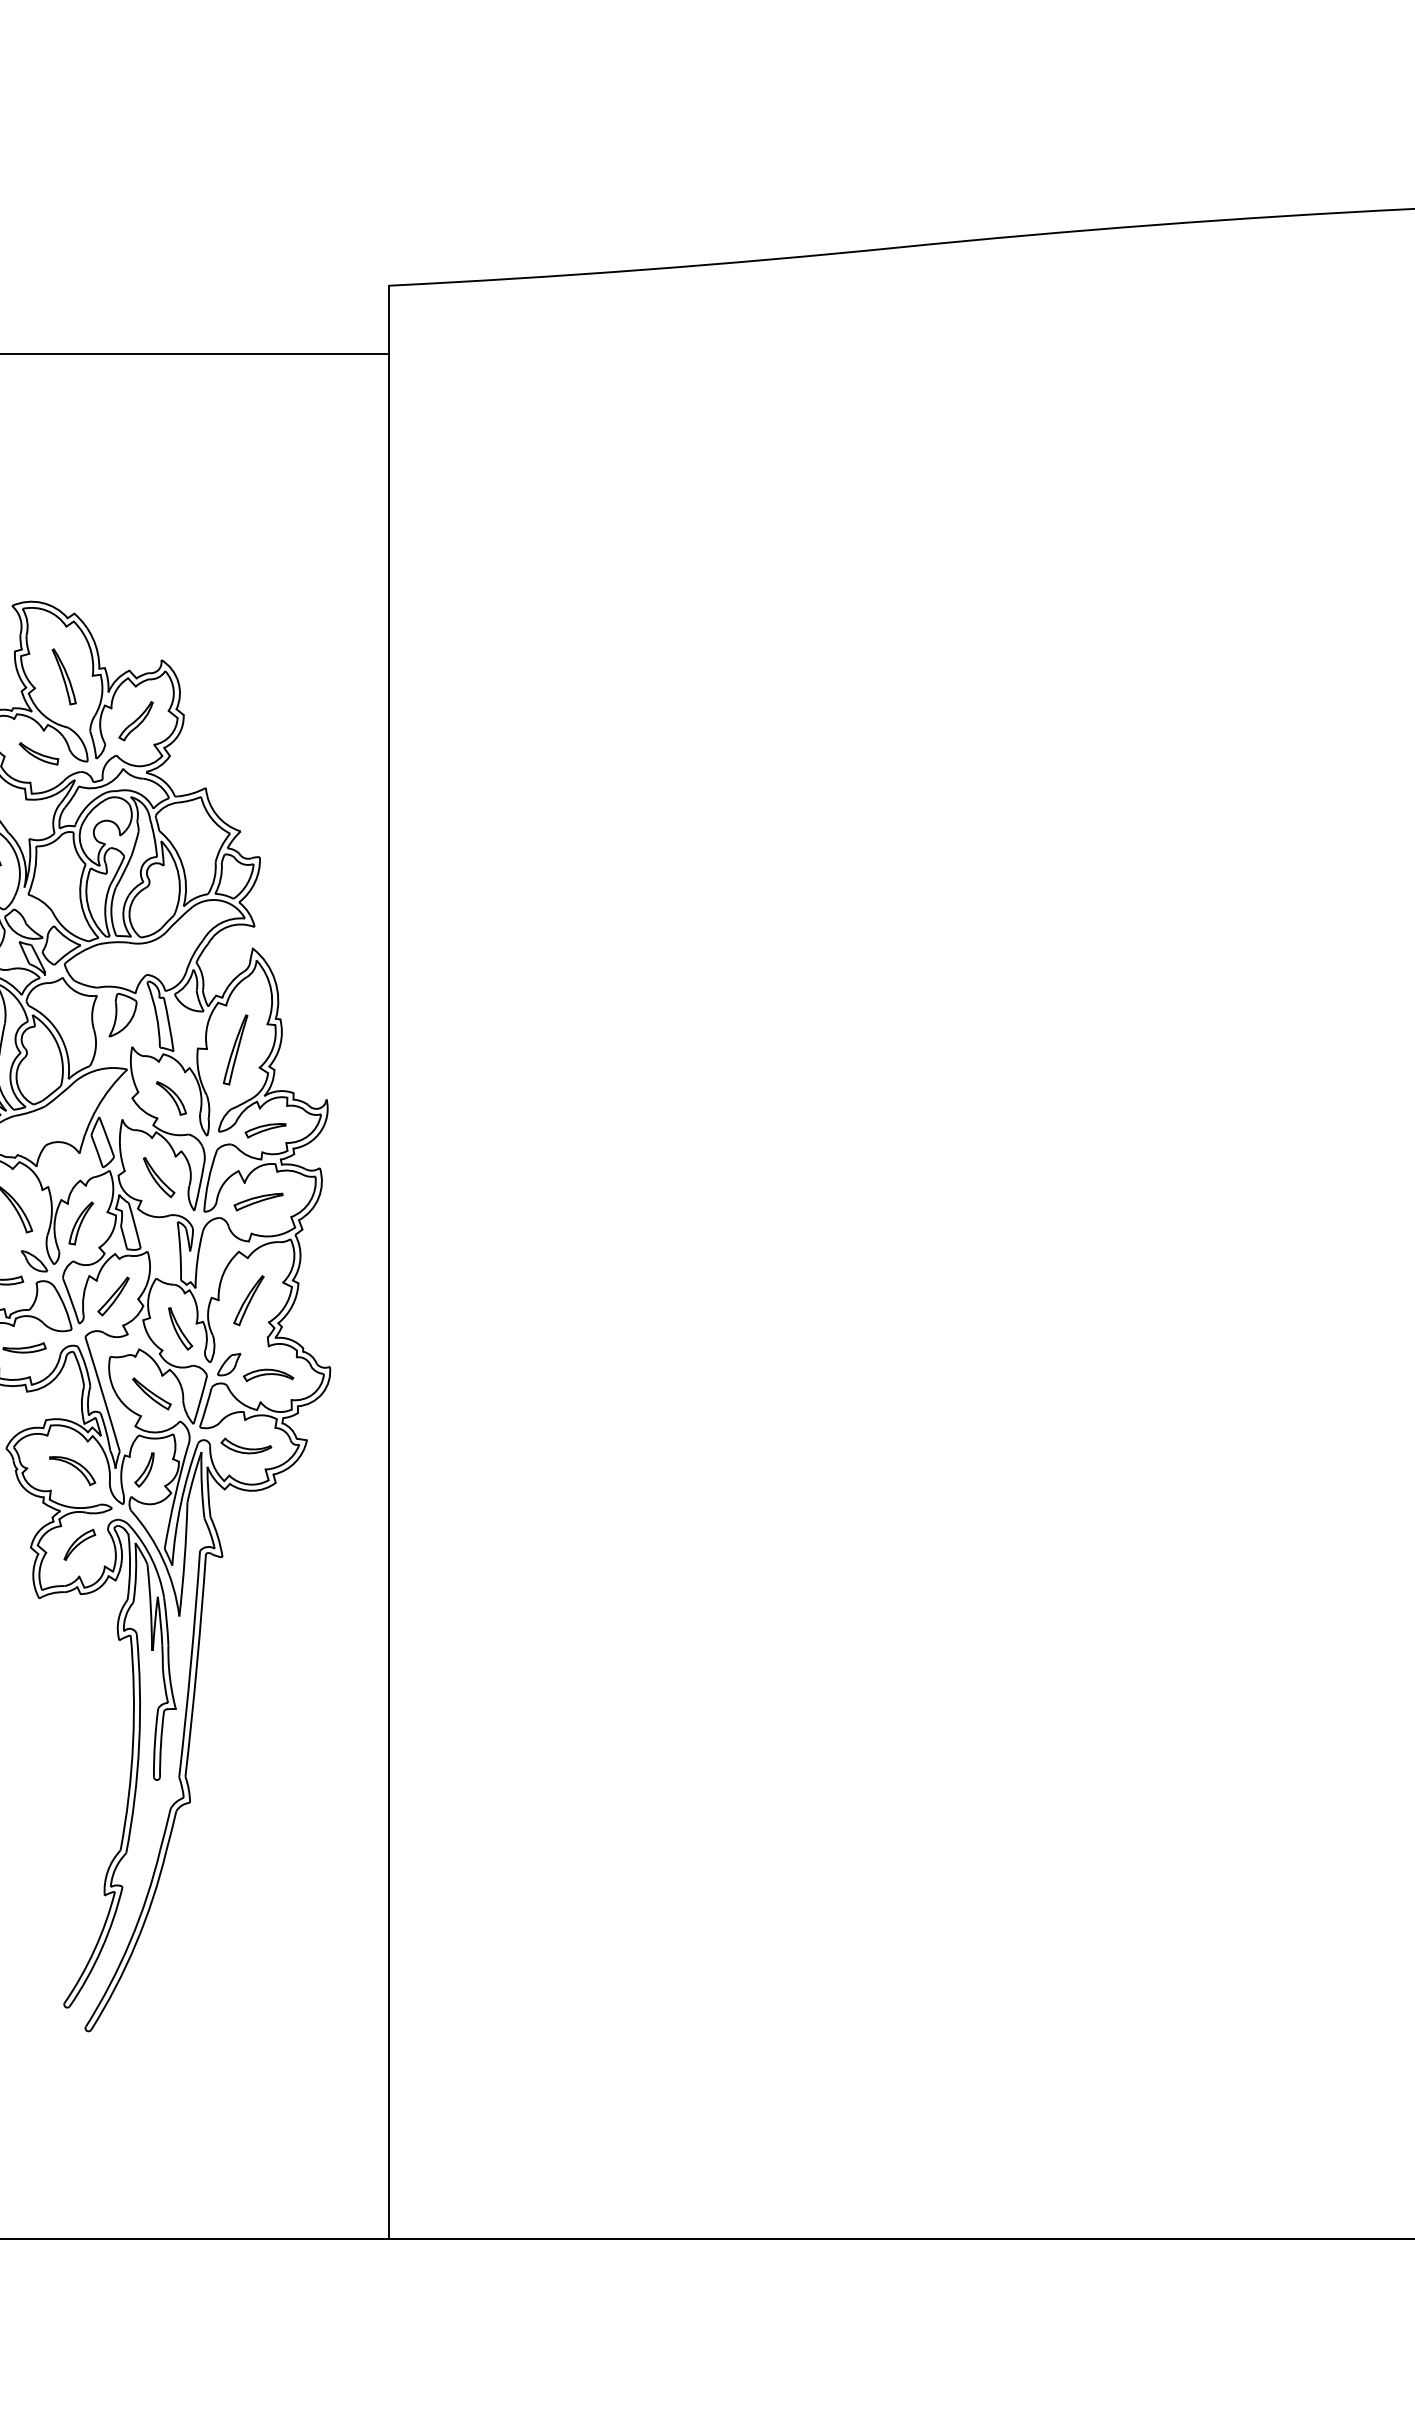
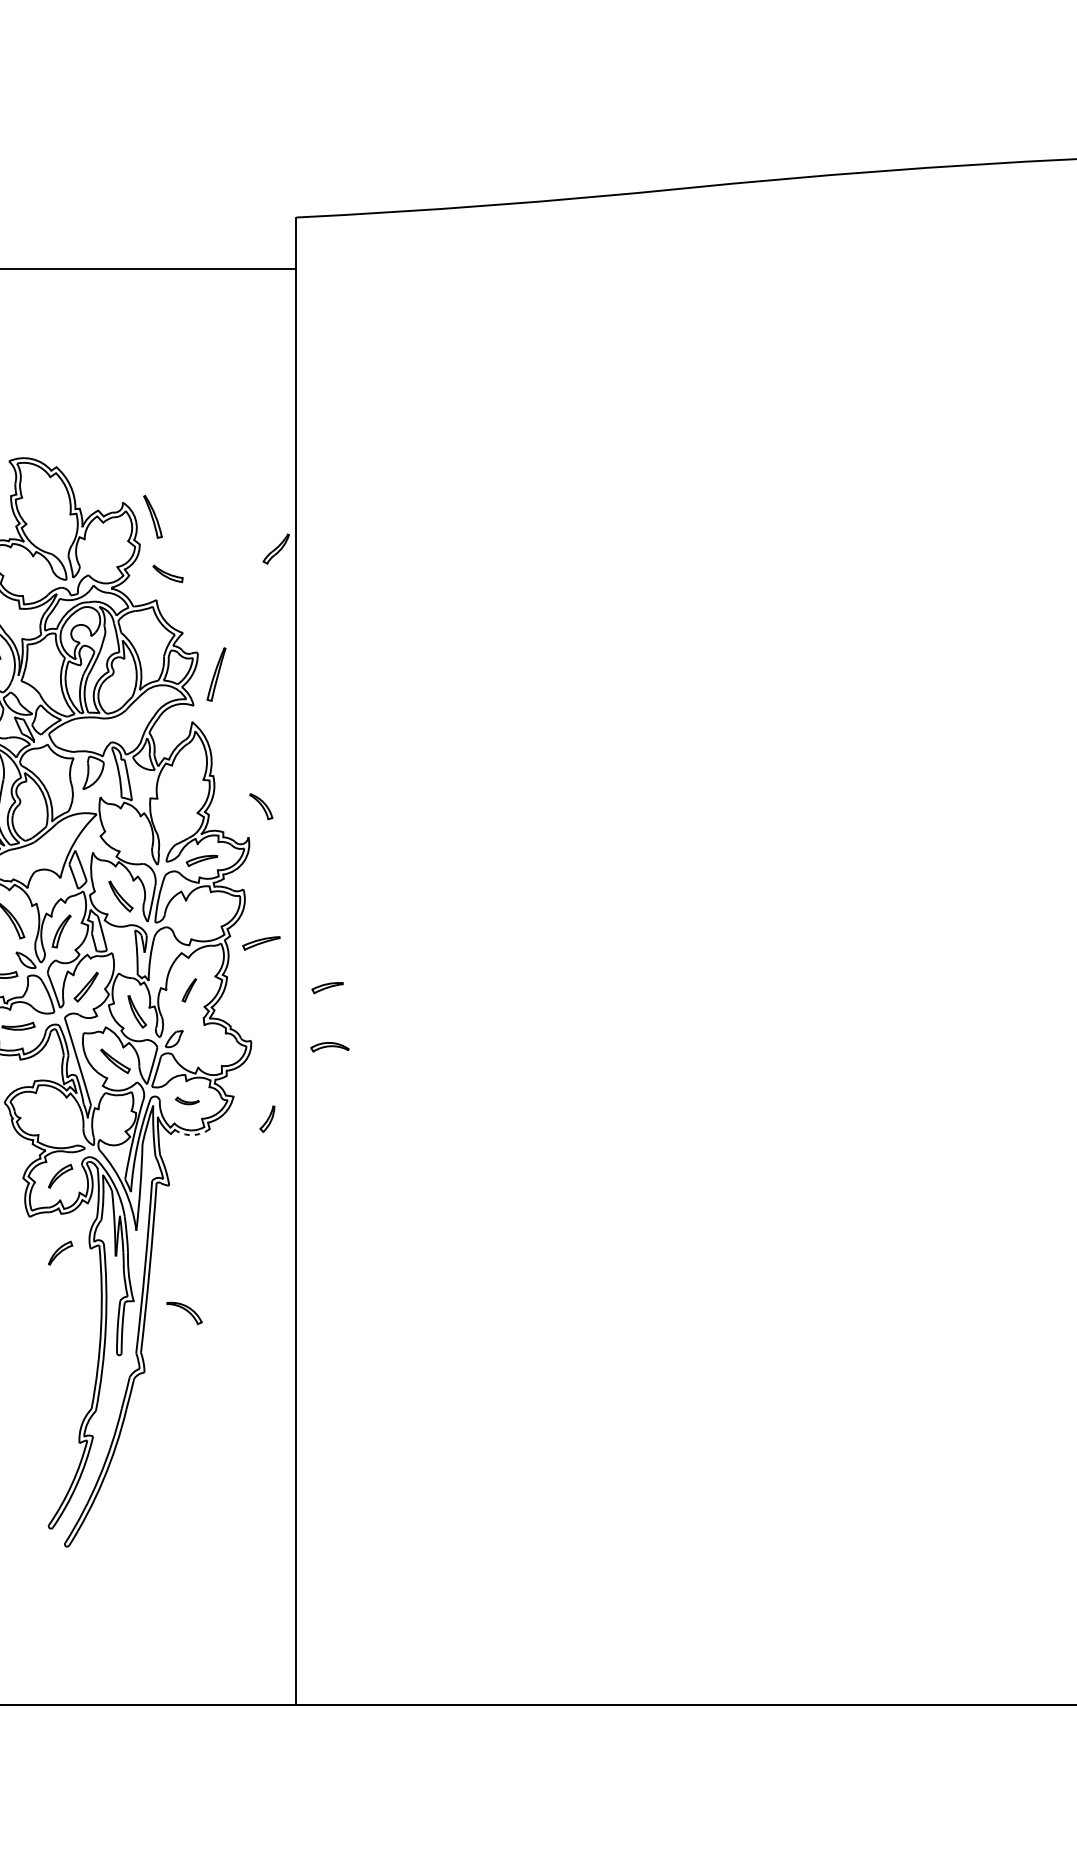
part: (63, 676) -> (152, 516), moved
part: (135, 721) -> (275, 549), moved
part: (38, 753) -> (167, 573), moved
part: (235, 1049) -> (216, 674), moved
part: (170, 1098) -> (260, 806), moved
part: (258, 1201) -> (261, 942), moved
part: (430, 1297) -> (327, 987), added
part: (248, 1300) -> (189, 990), size x0.6
part: (268, 1375) -> (329, 1047), moved
part: (246, 1445) -> (187, 1100), size x0.6
part: (144, 1469) -> (267, 1118), moved
part: (72, 1470) -> (184, 1313), moved
arc: (253, 1490) -> (192, 1134), solid -> dashed
part: (79, 1645) -> (60, 1252), added

